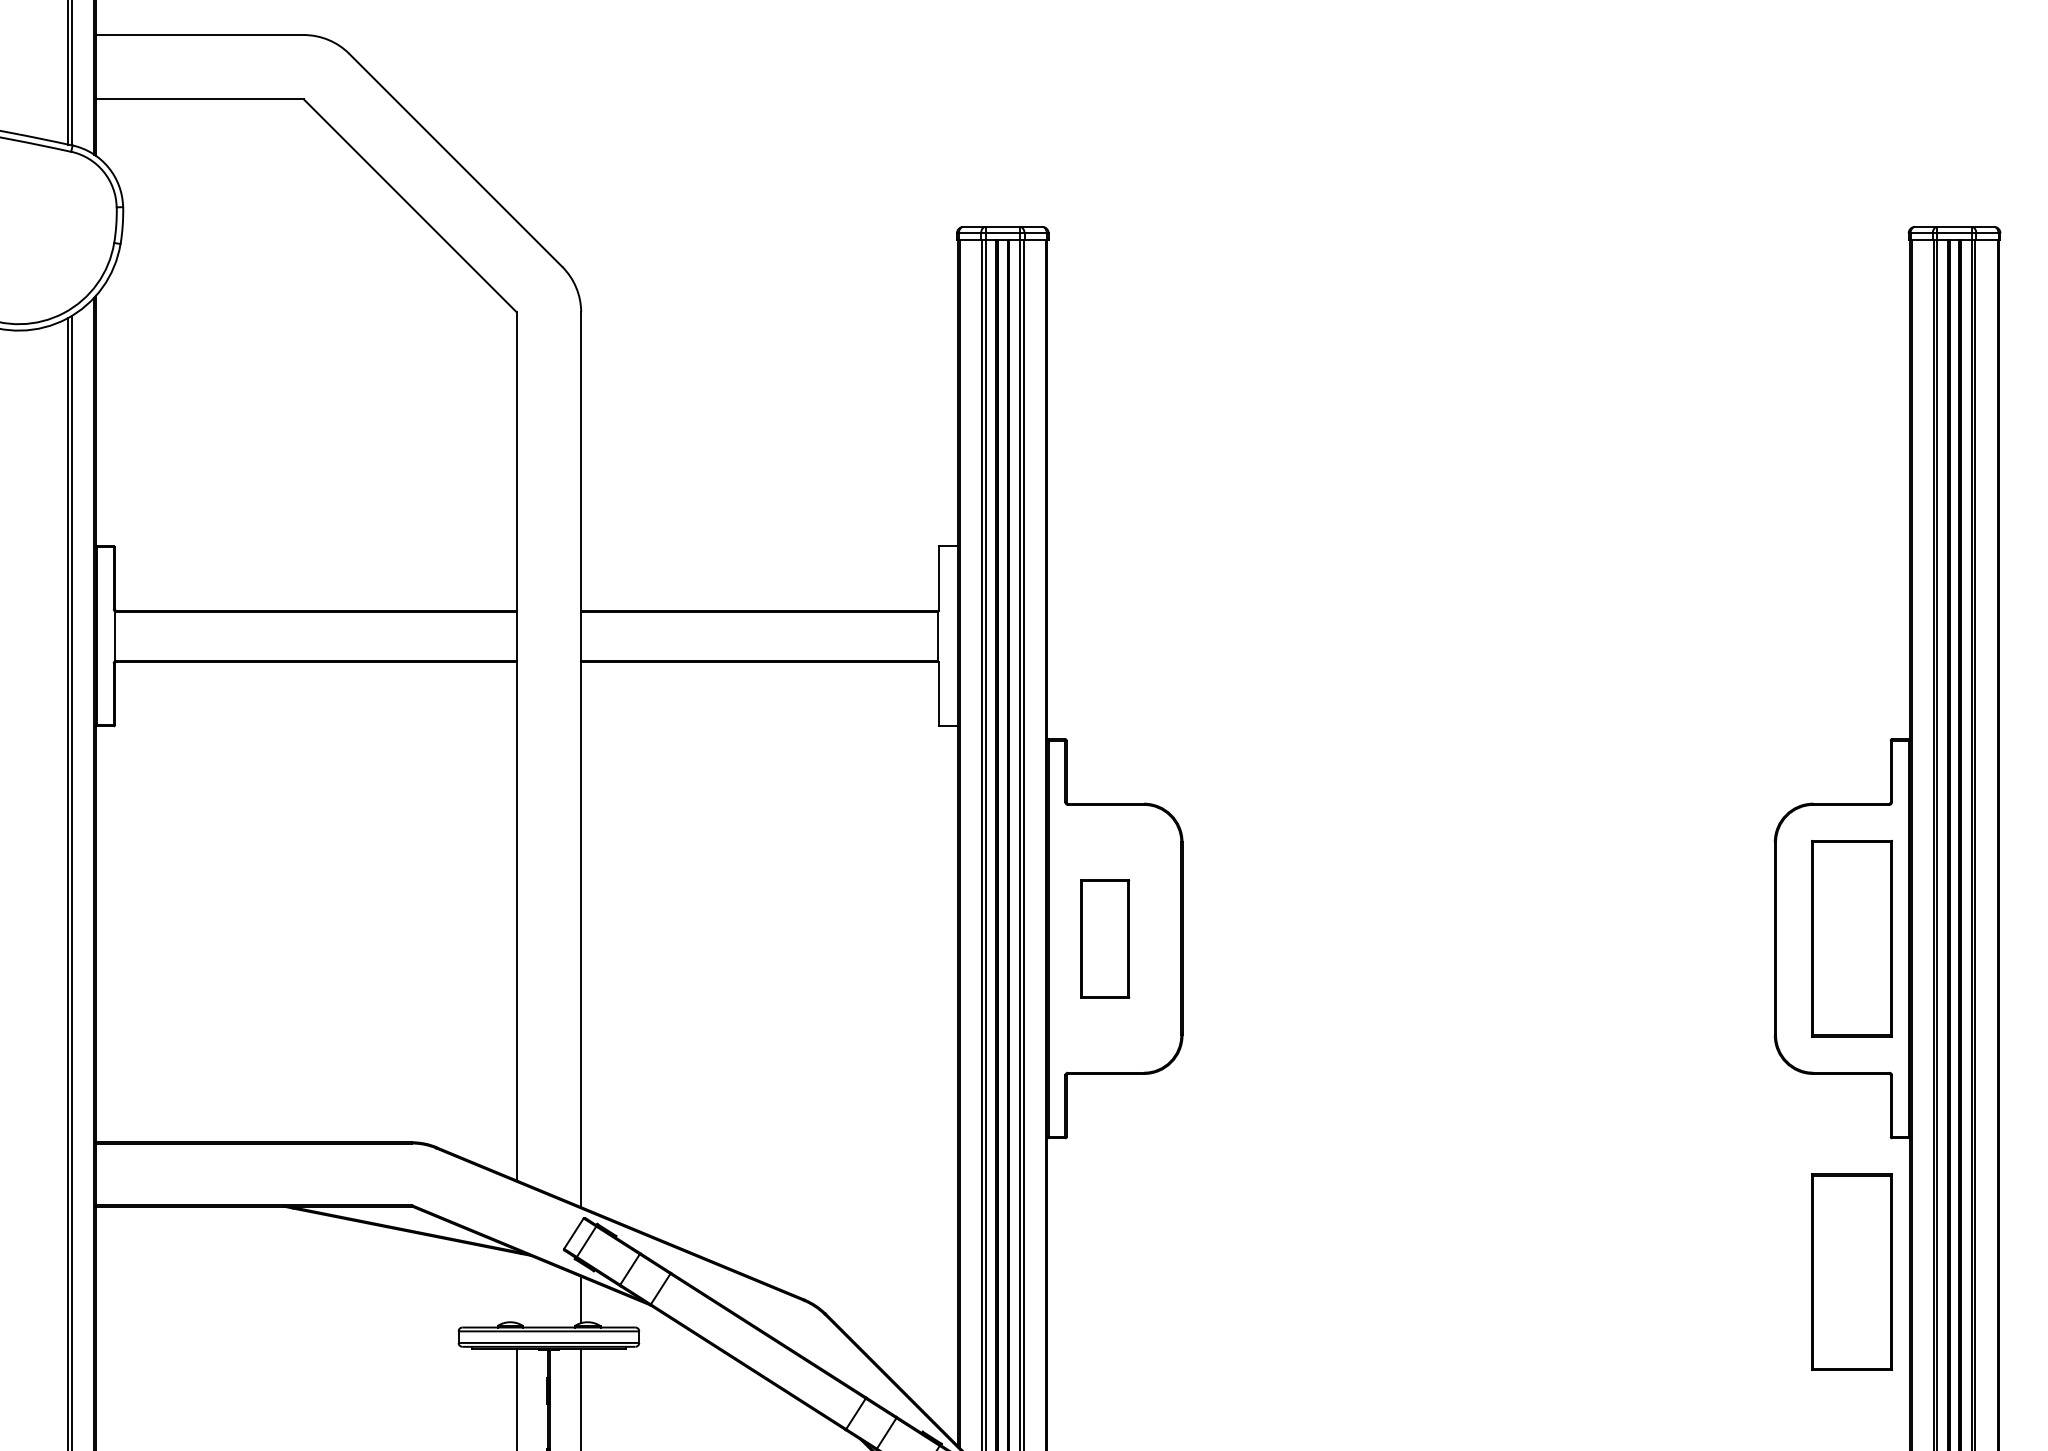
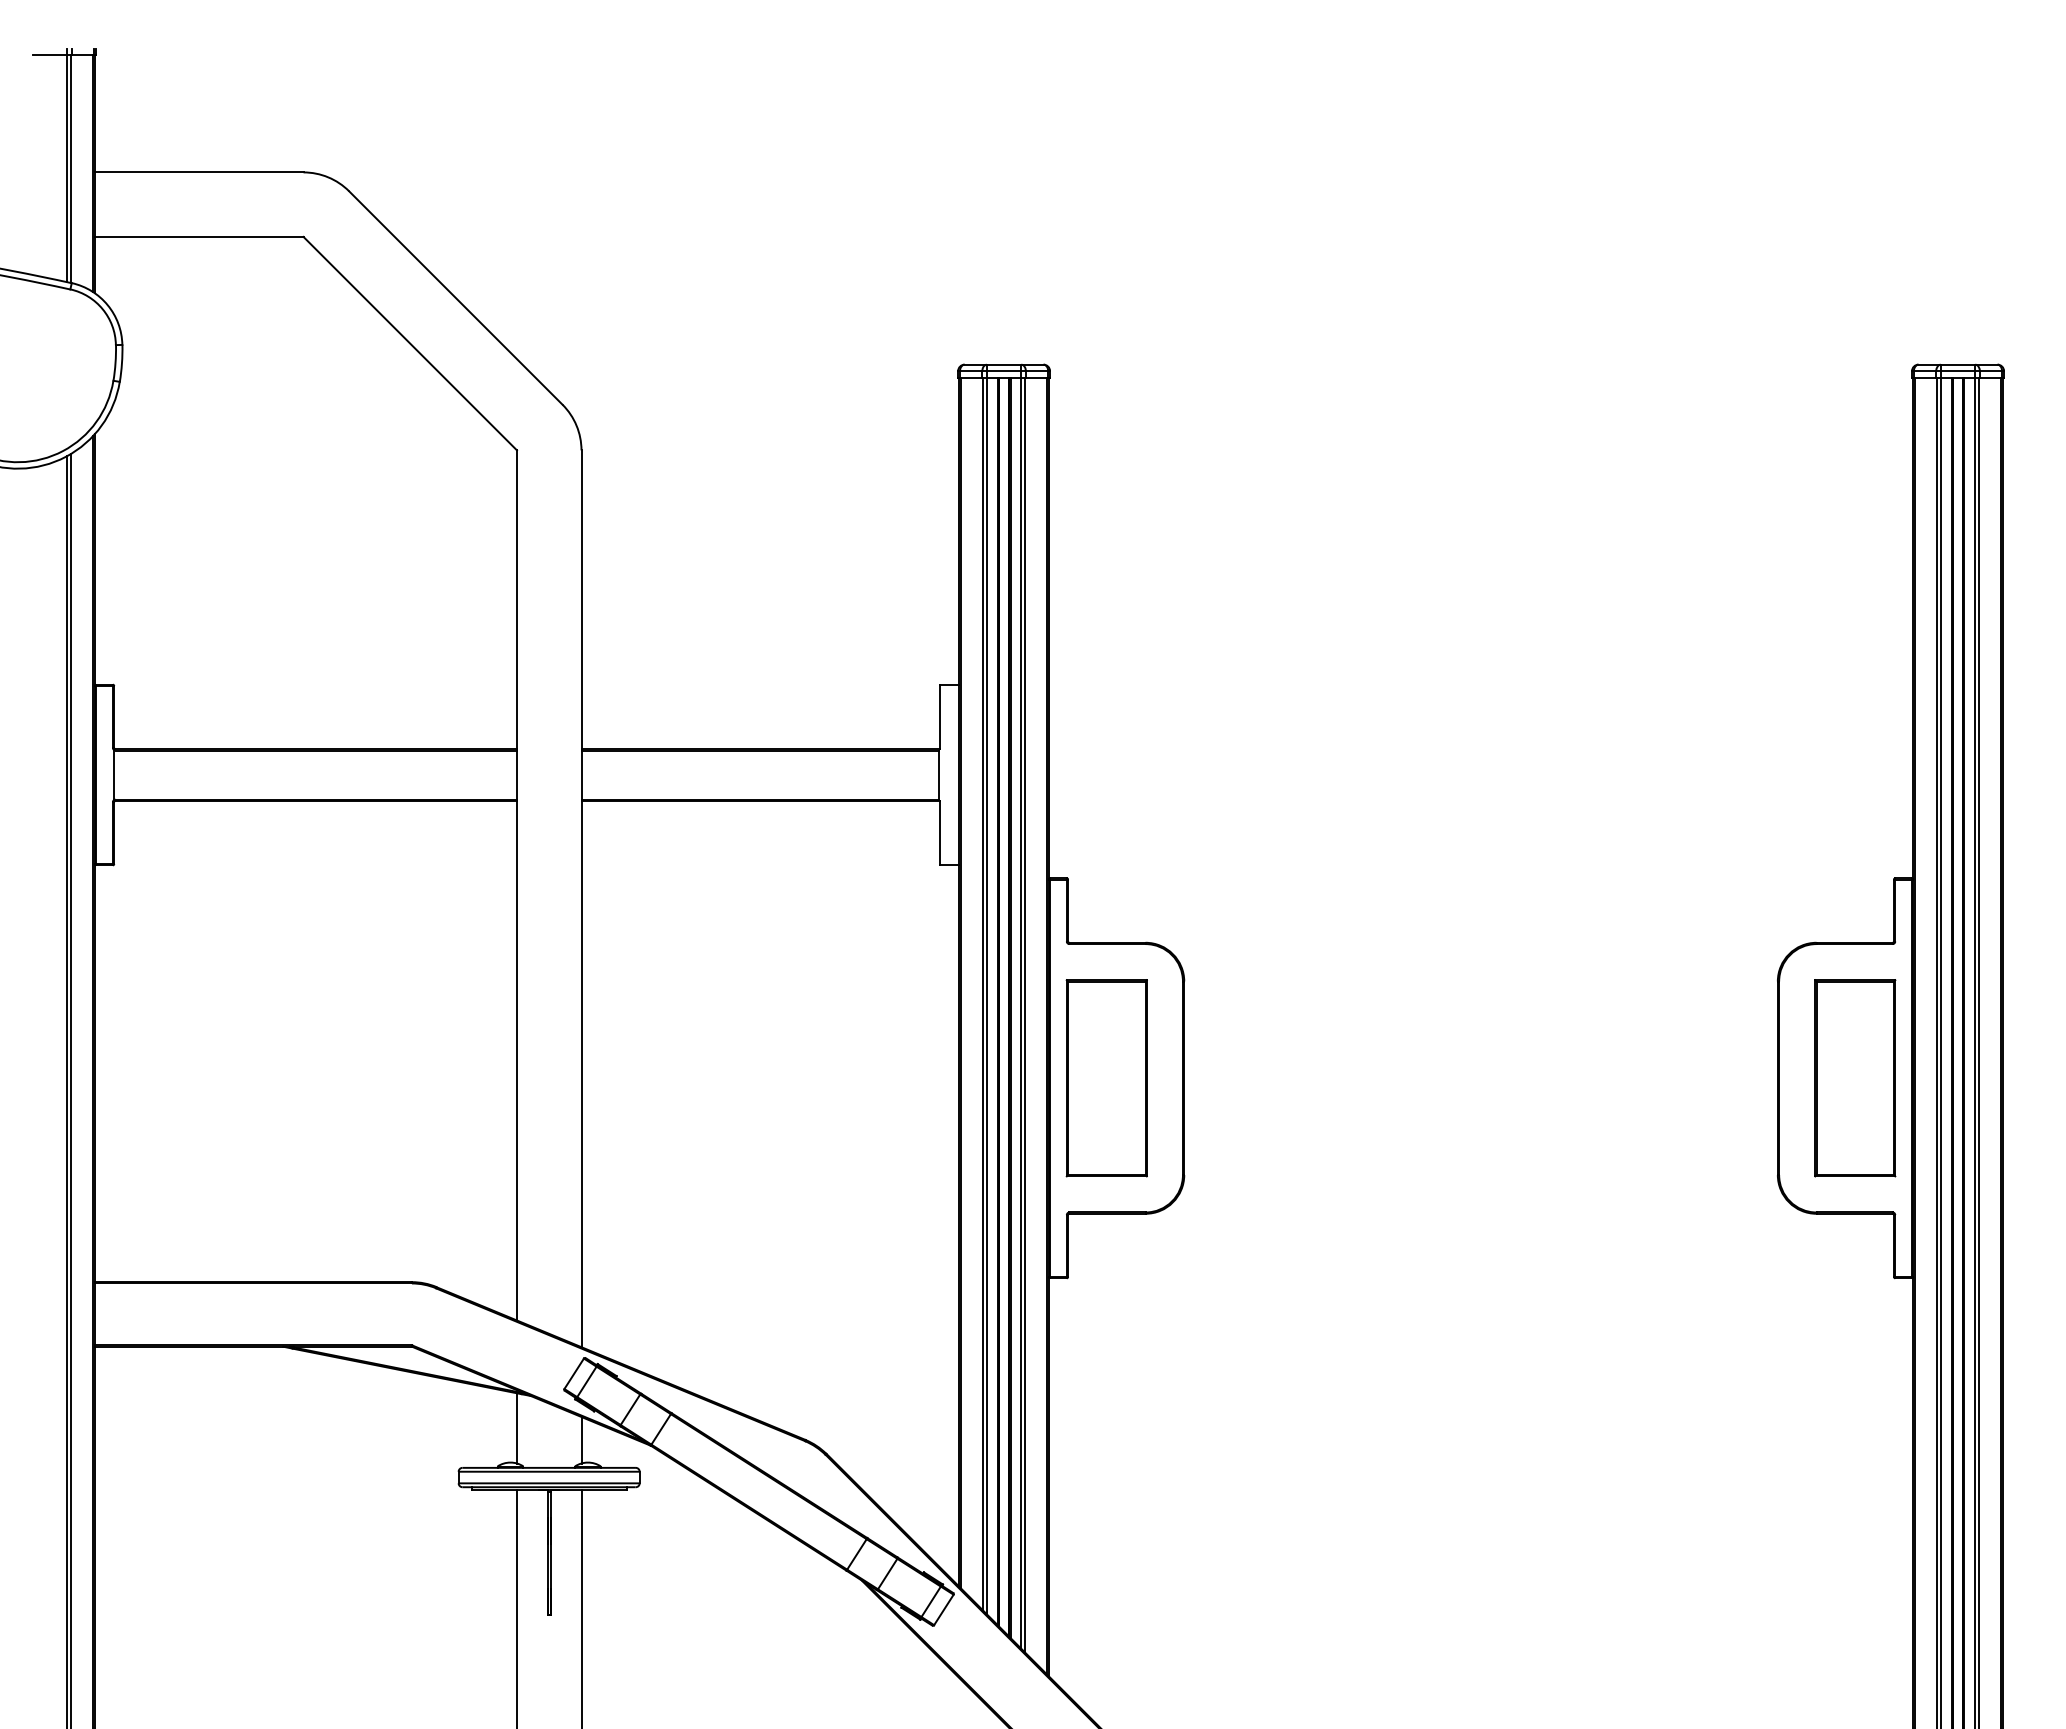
part: (1104, 939) -> (1106, 1078), size x1.67
part: (1852, 1272) -> (1855, 1412), removed
line: (516, 1288) -> (516, 1428), added

